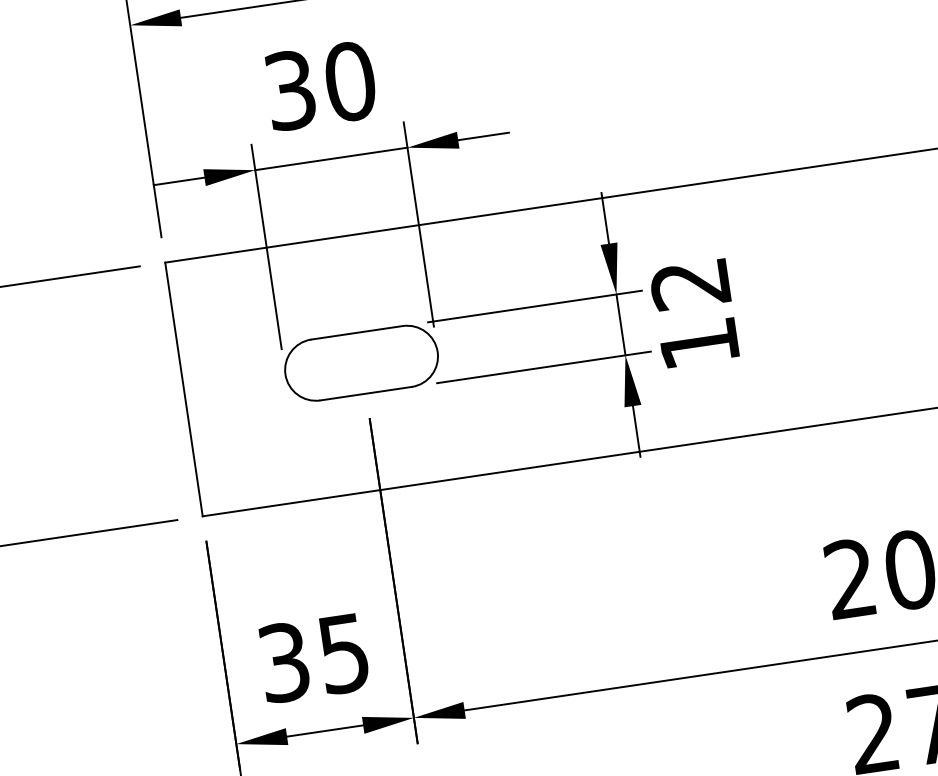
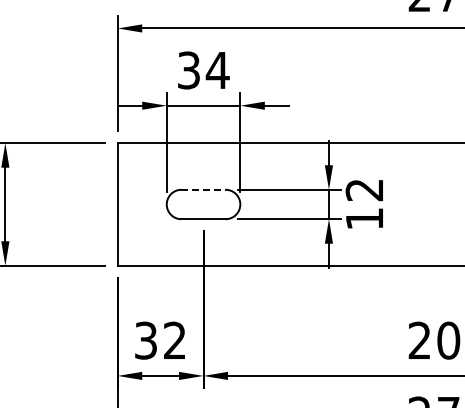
text: (349, 81) -> (217, 70), 30 -> 34
line: (358, 331) -> (204, 189), solid -> dashed
text: (343, 653) -> (174, 340), 35 -> 32

